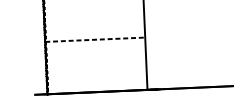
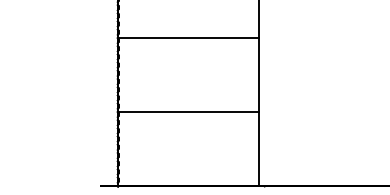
line: (95, 39) -> (188, 112), dashed -> solid

